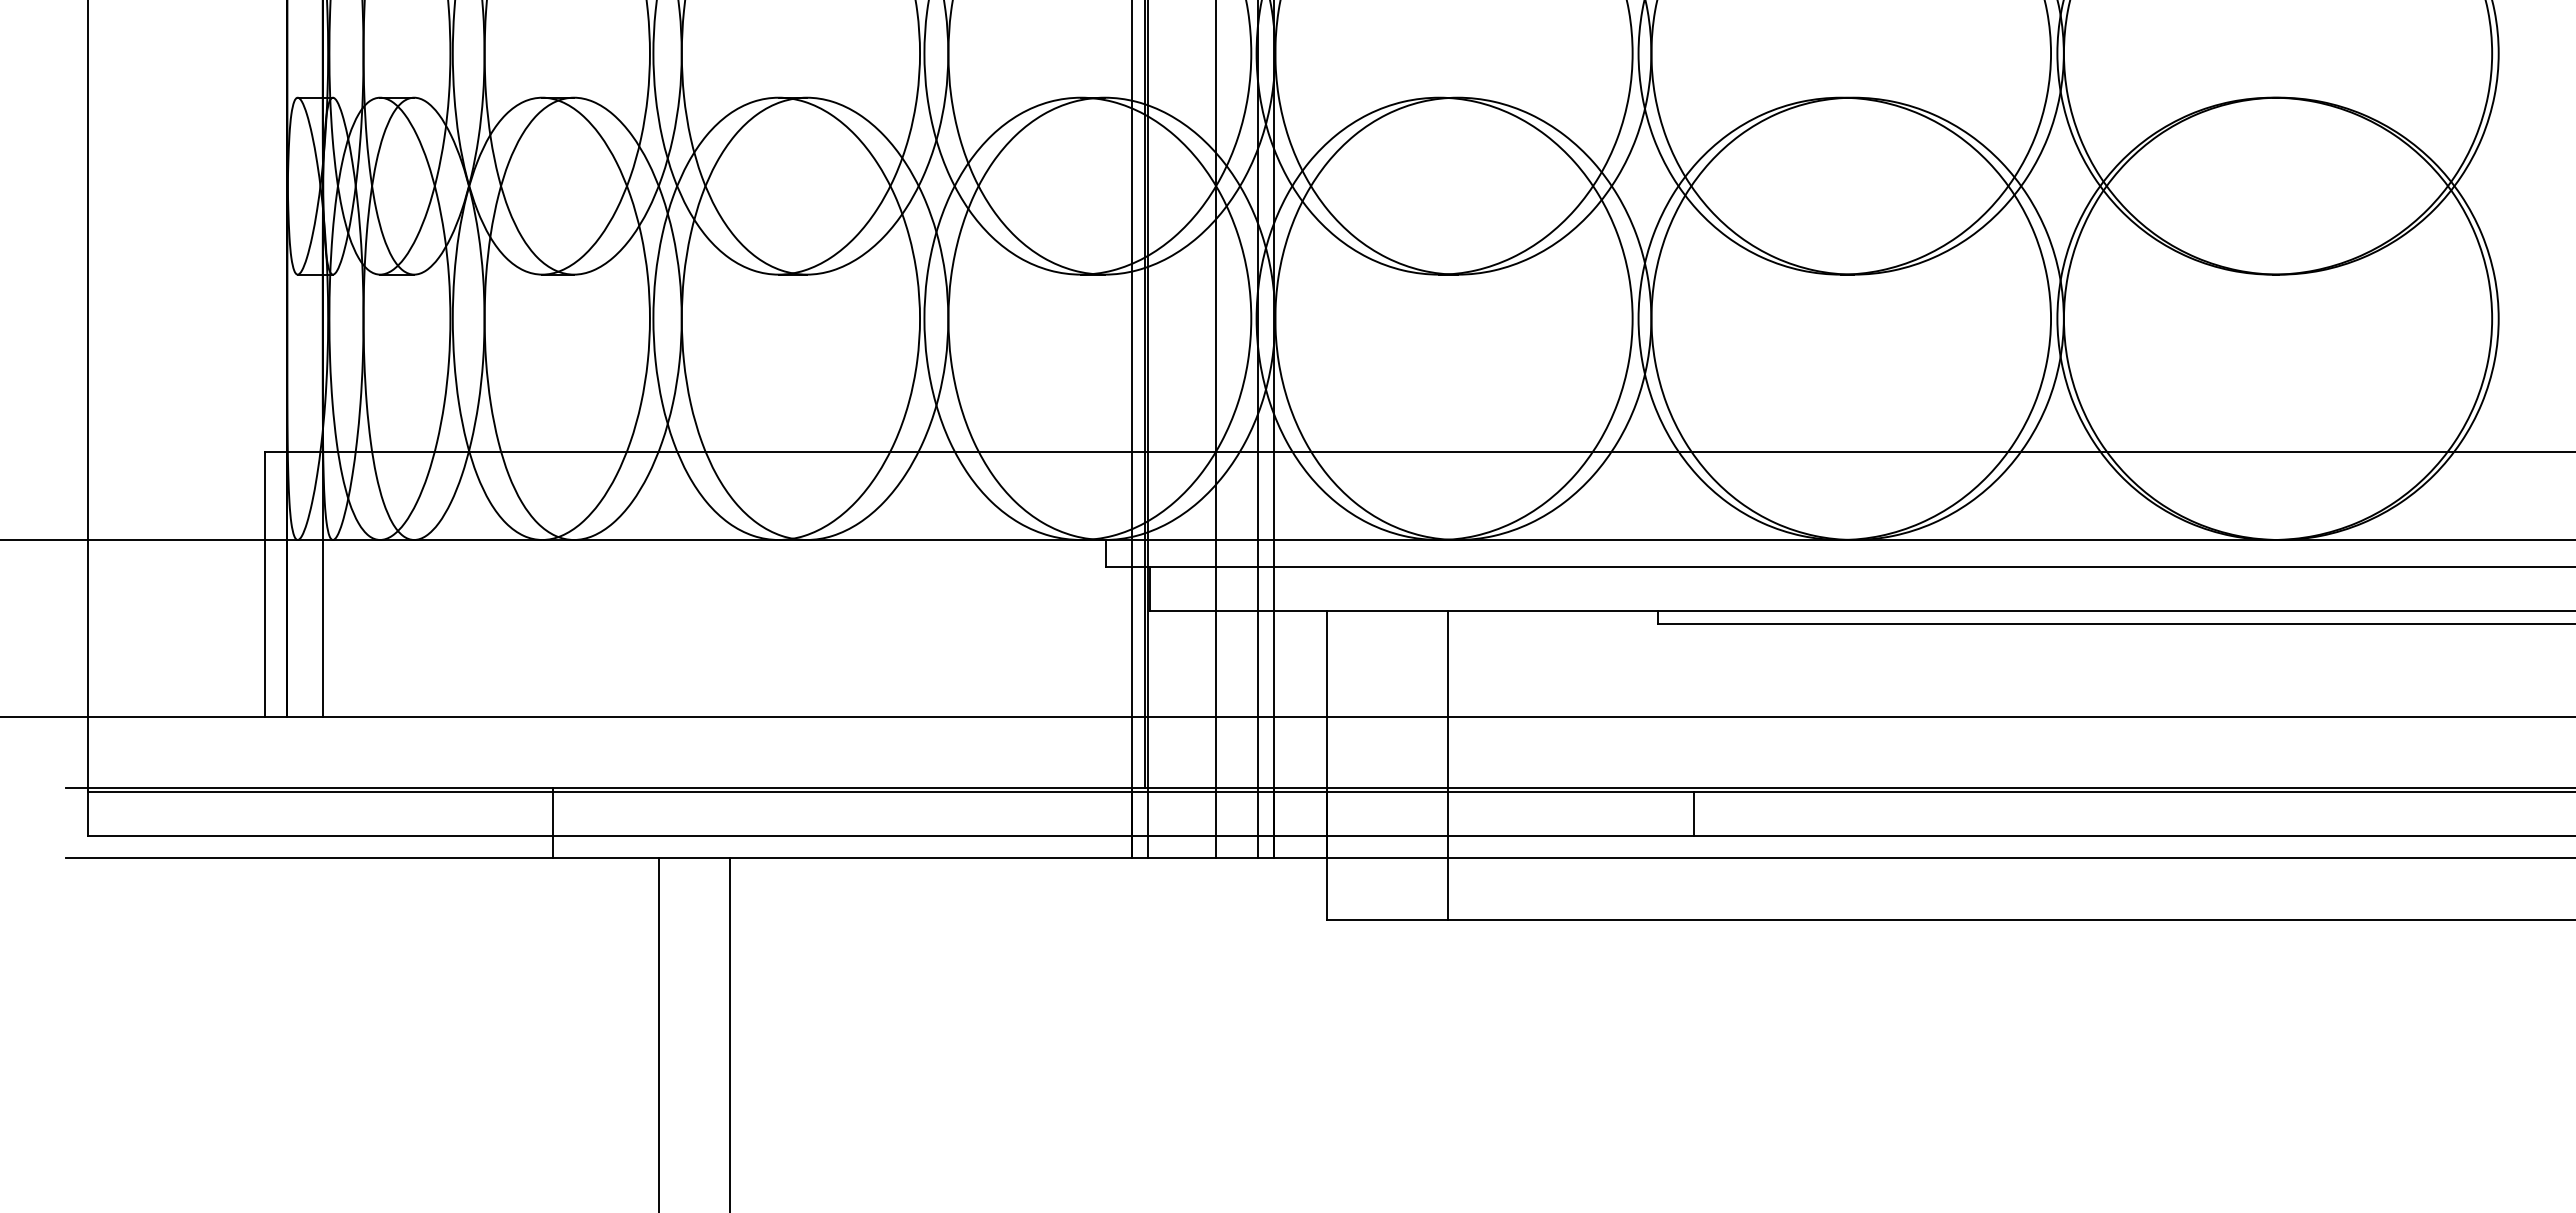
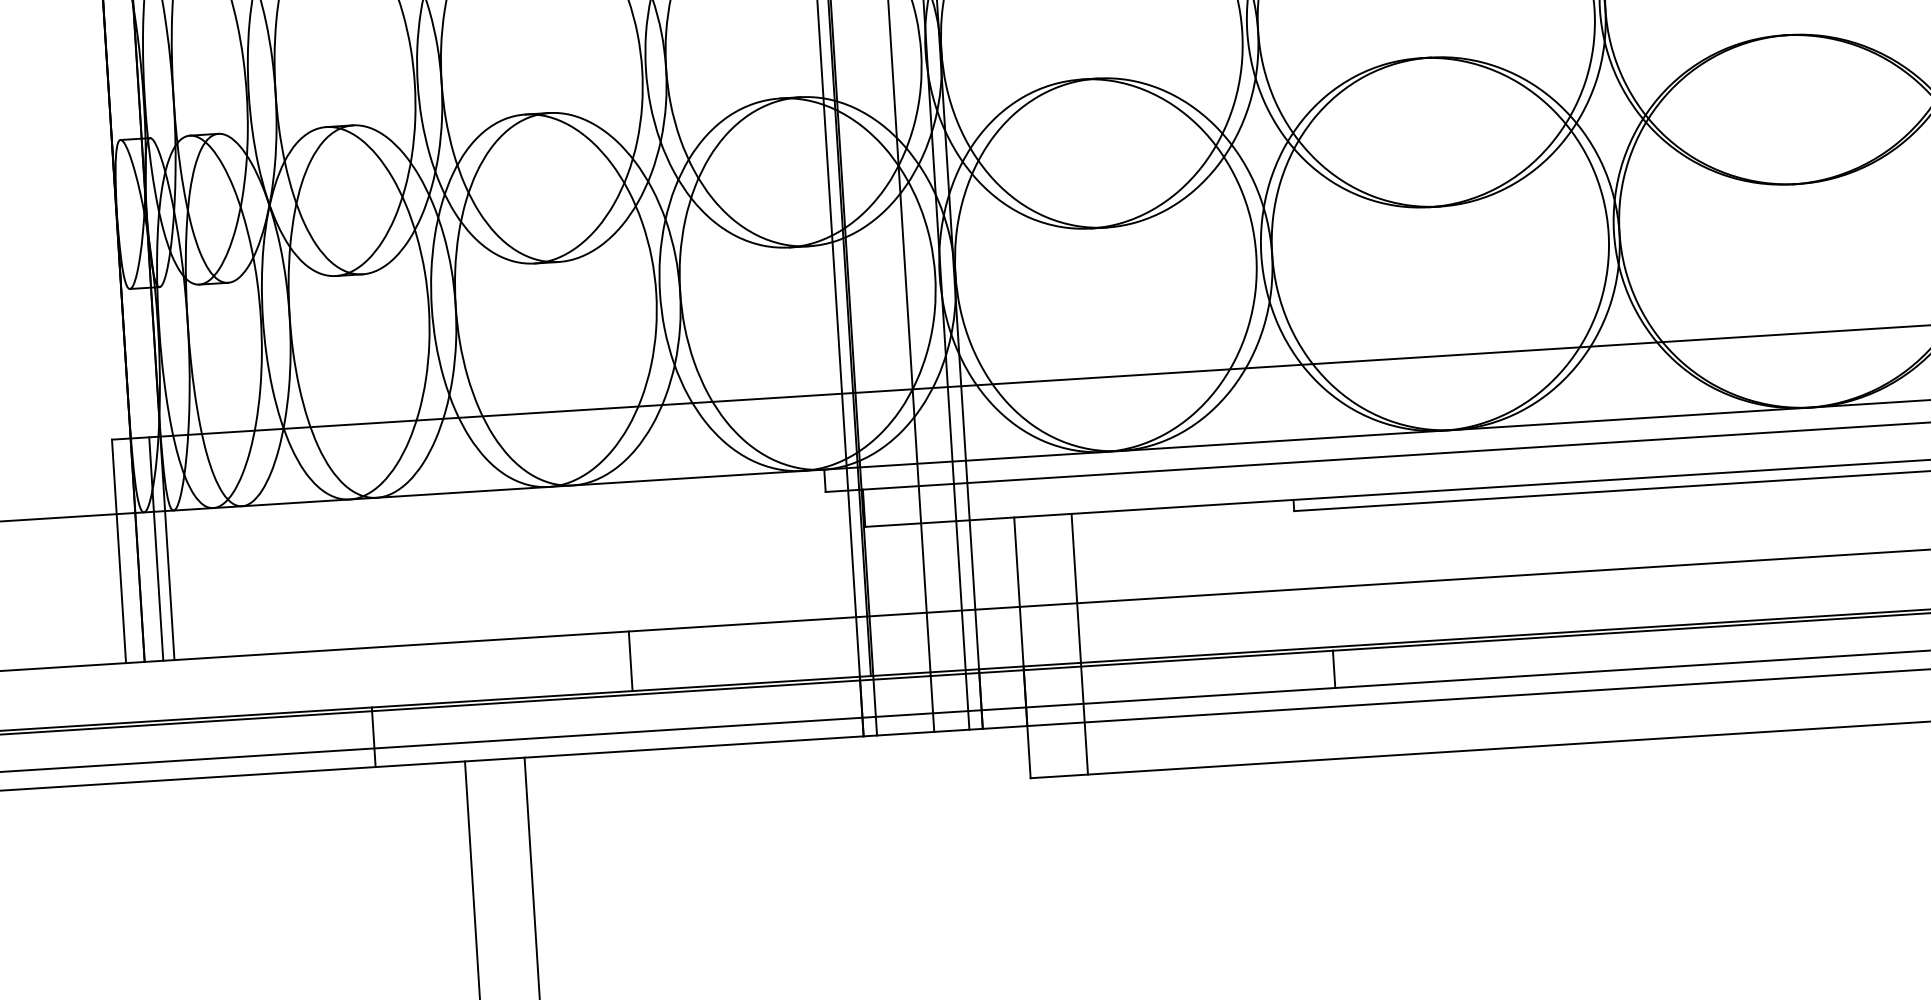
line: (309, 583) -> (156, 548), added
line: (862, 751) -> (630, 660), added
line: (1447, 765) -> (1079, 644), moved

